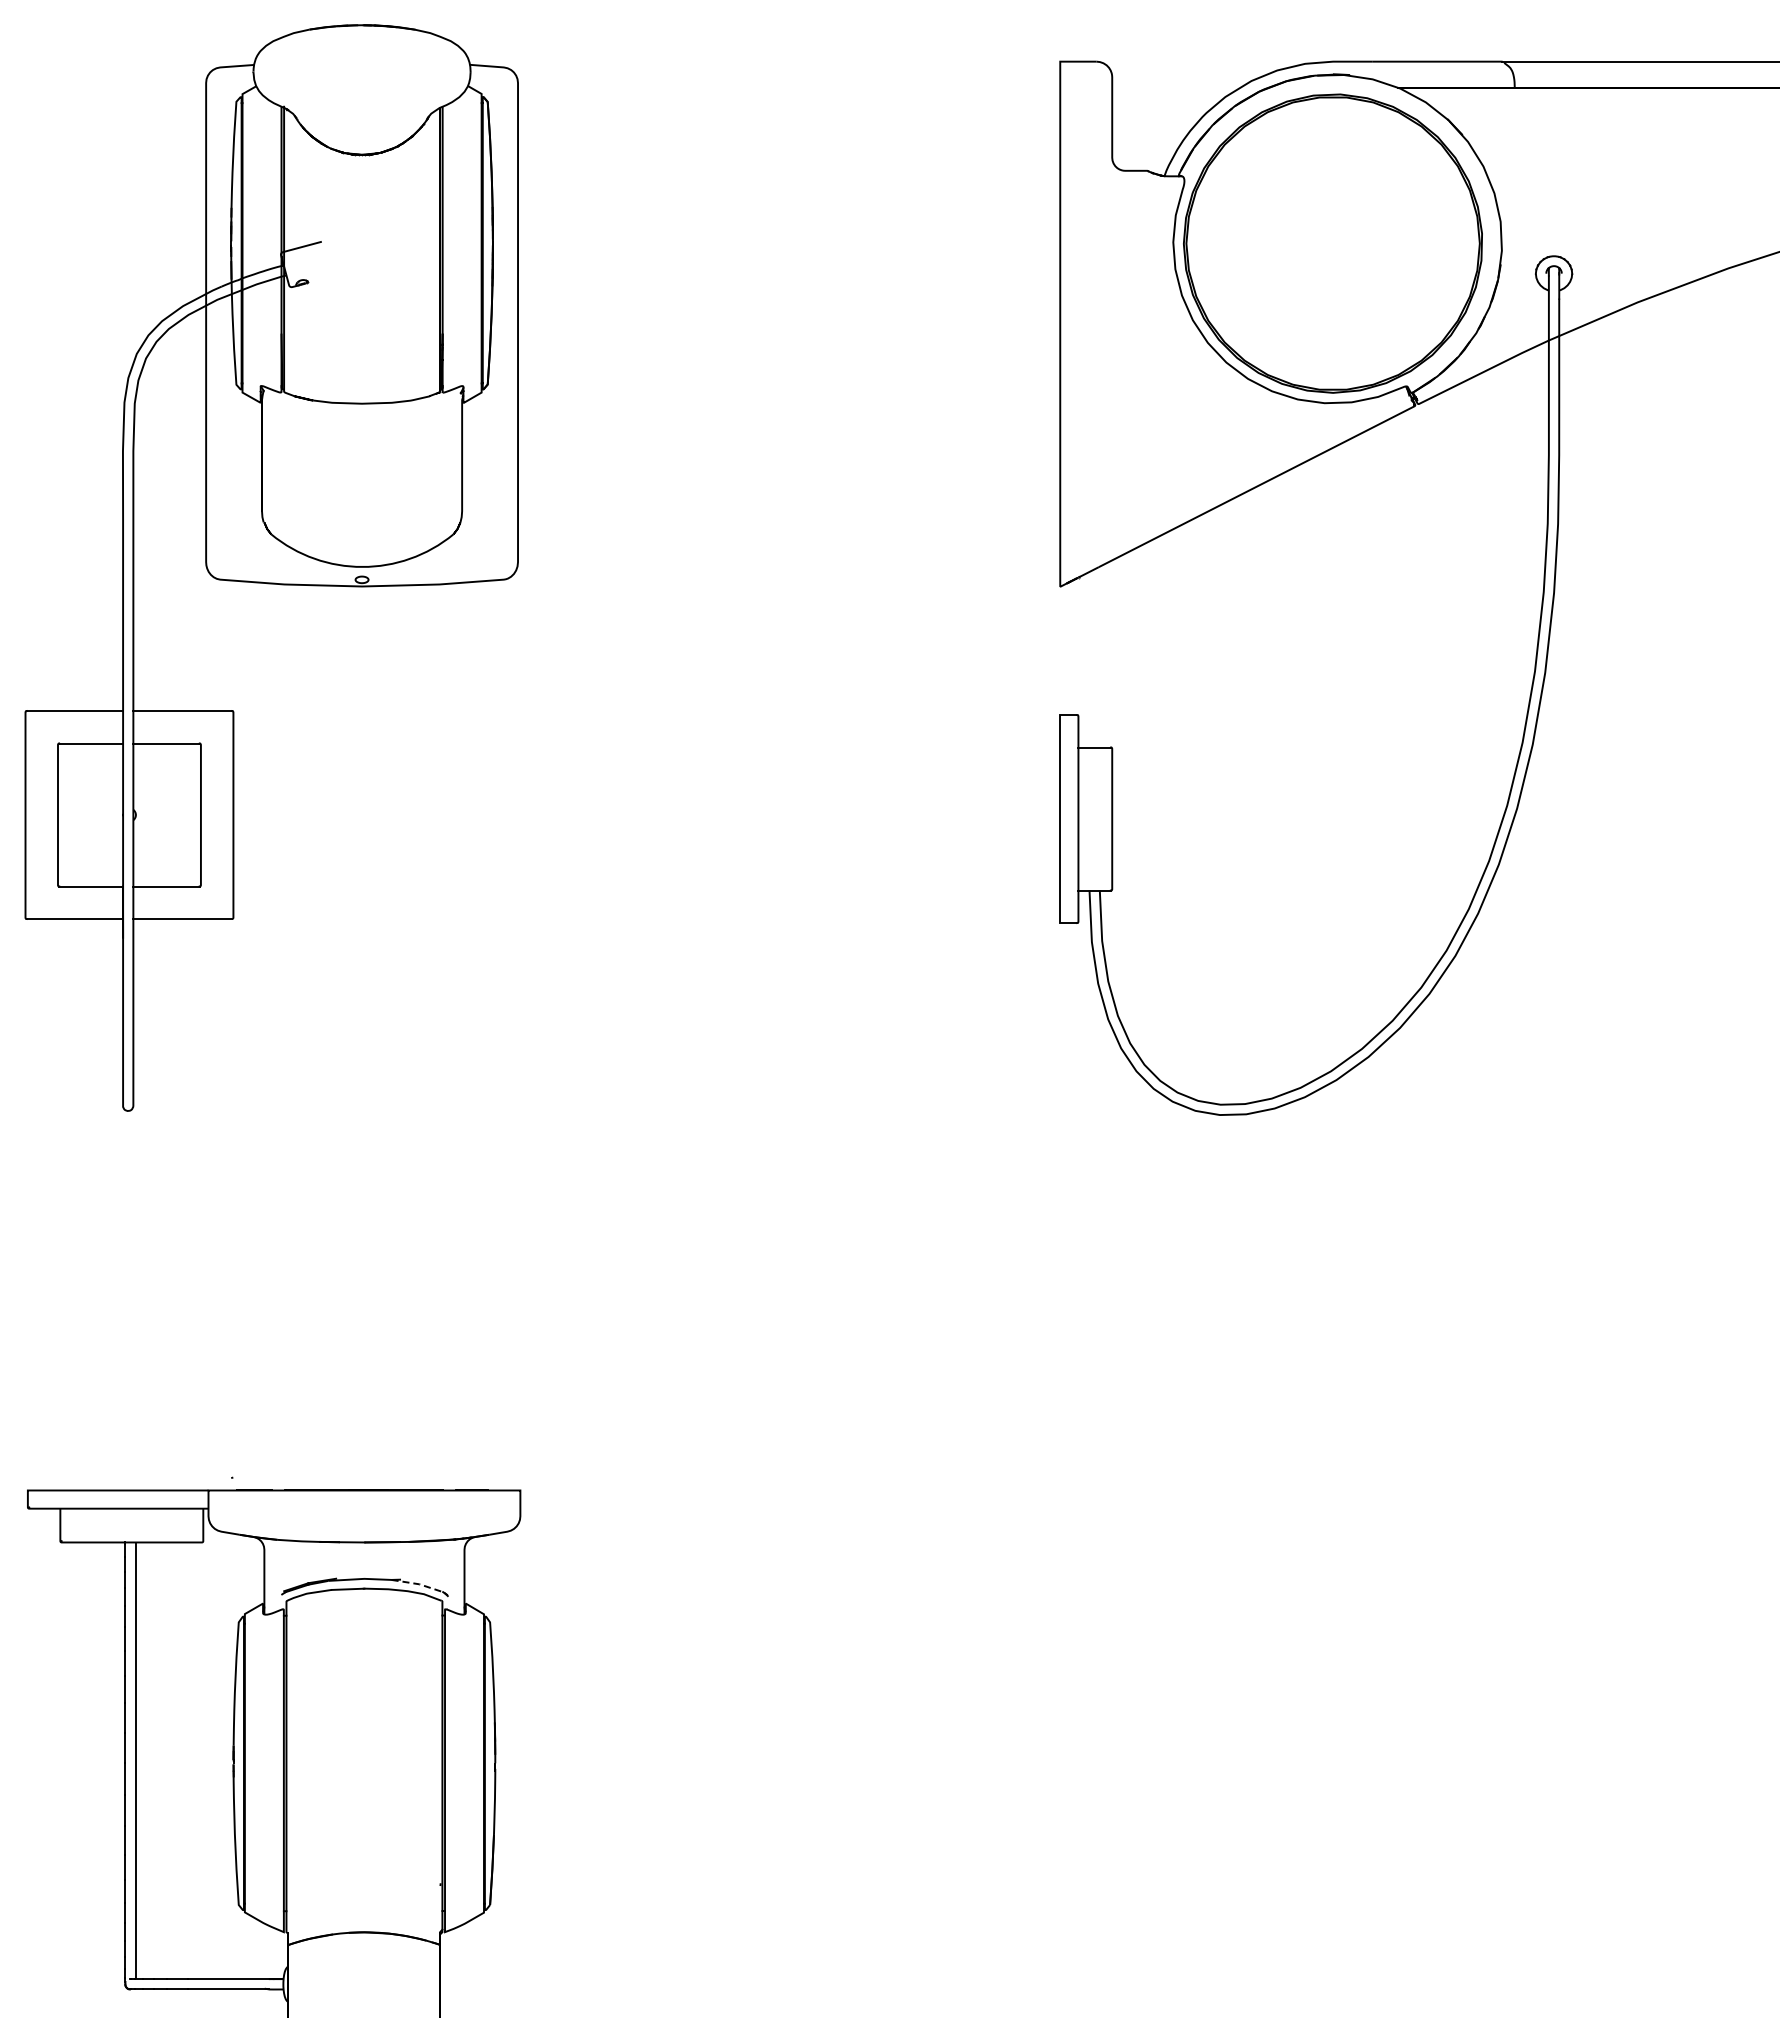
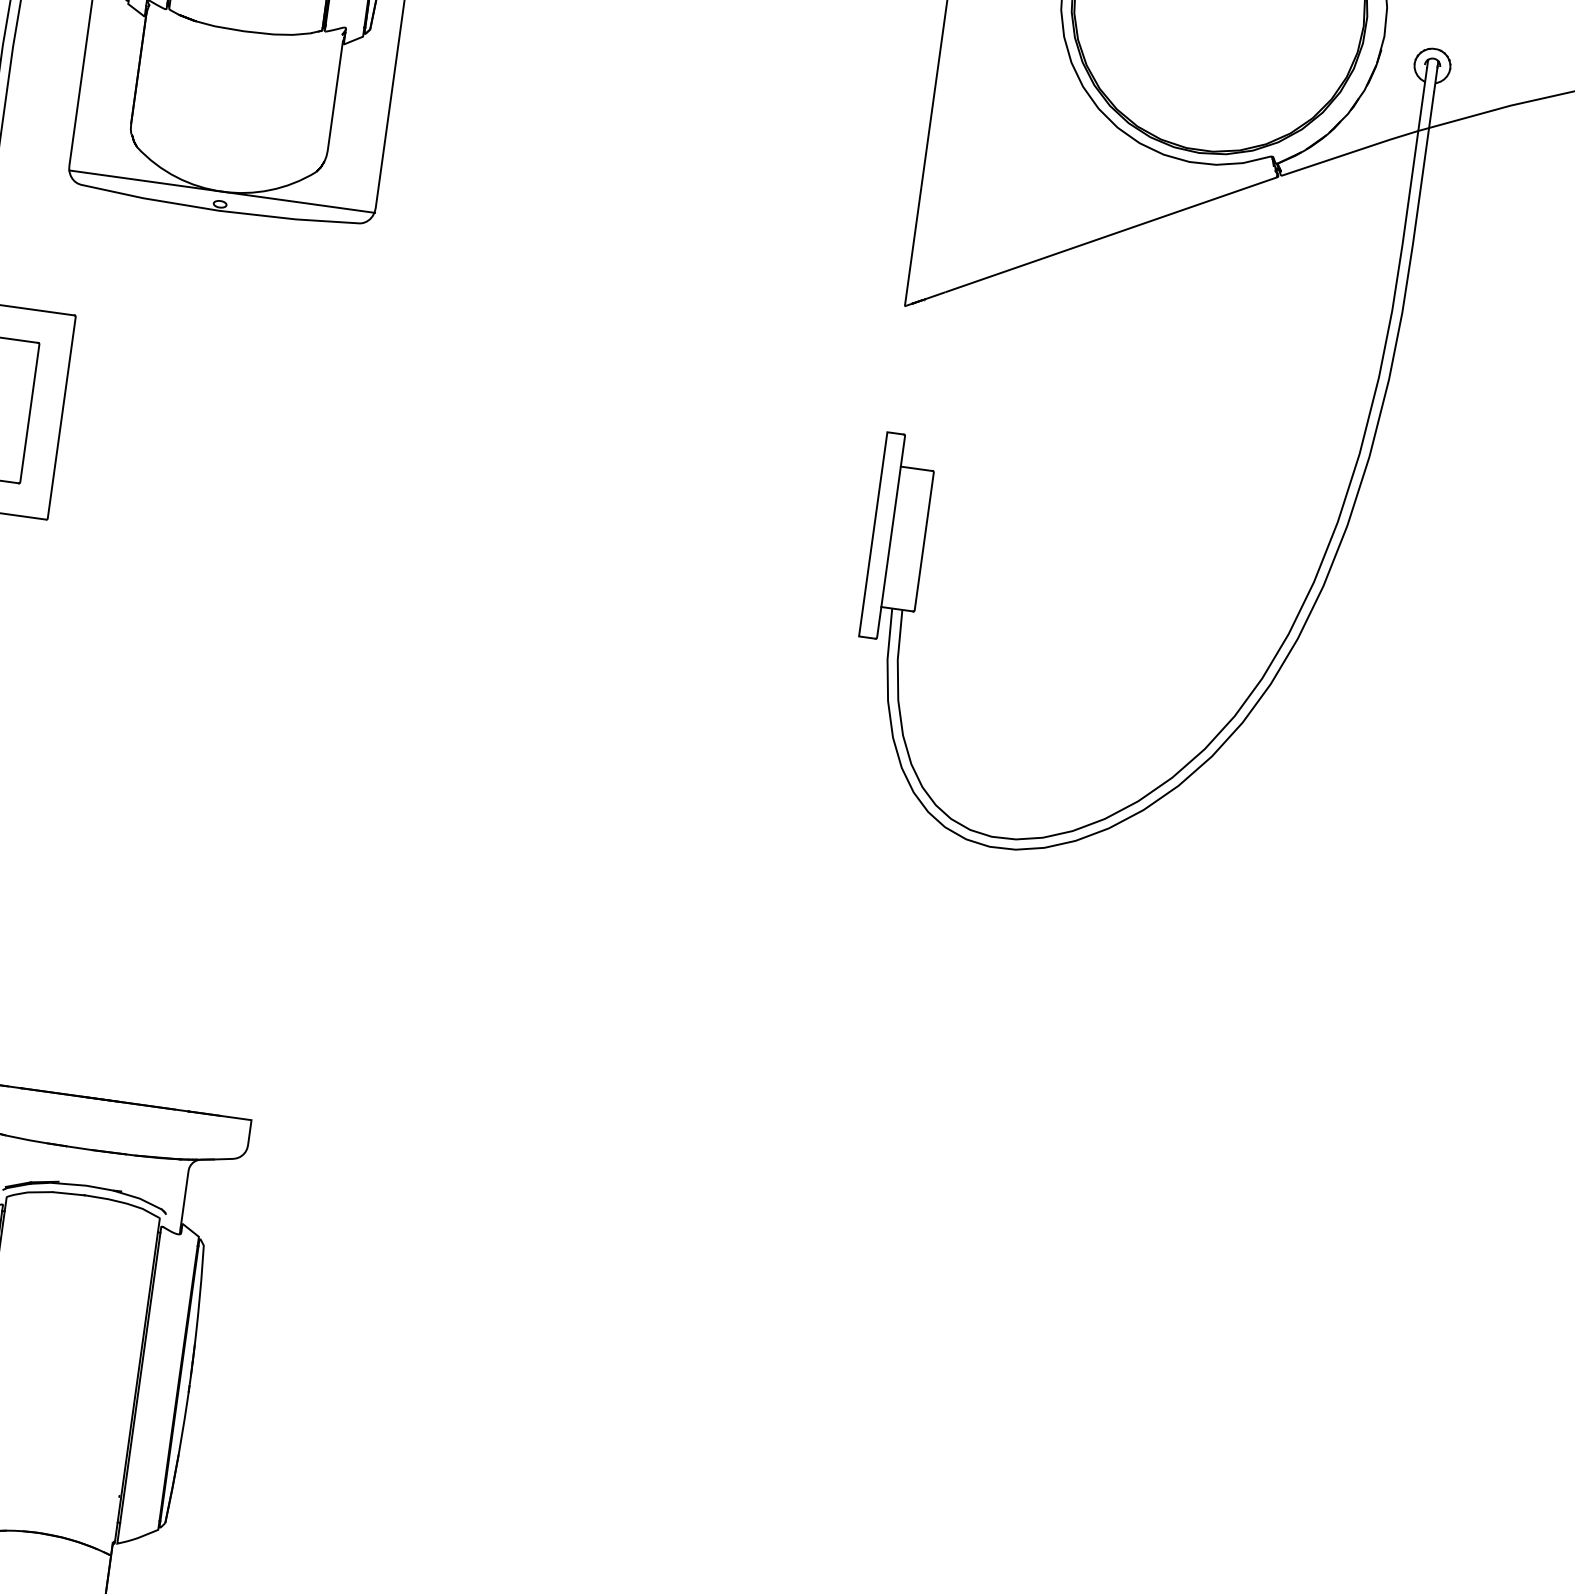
line: (362, 566) -> (222, 191), added
line: (418, 1584) -> (138, 1198), dashed -> solid

